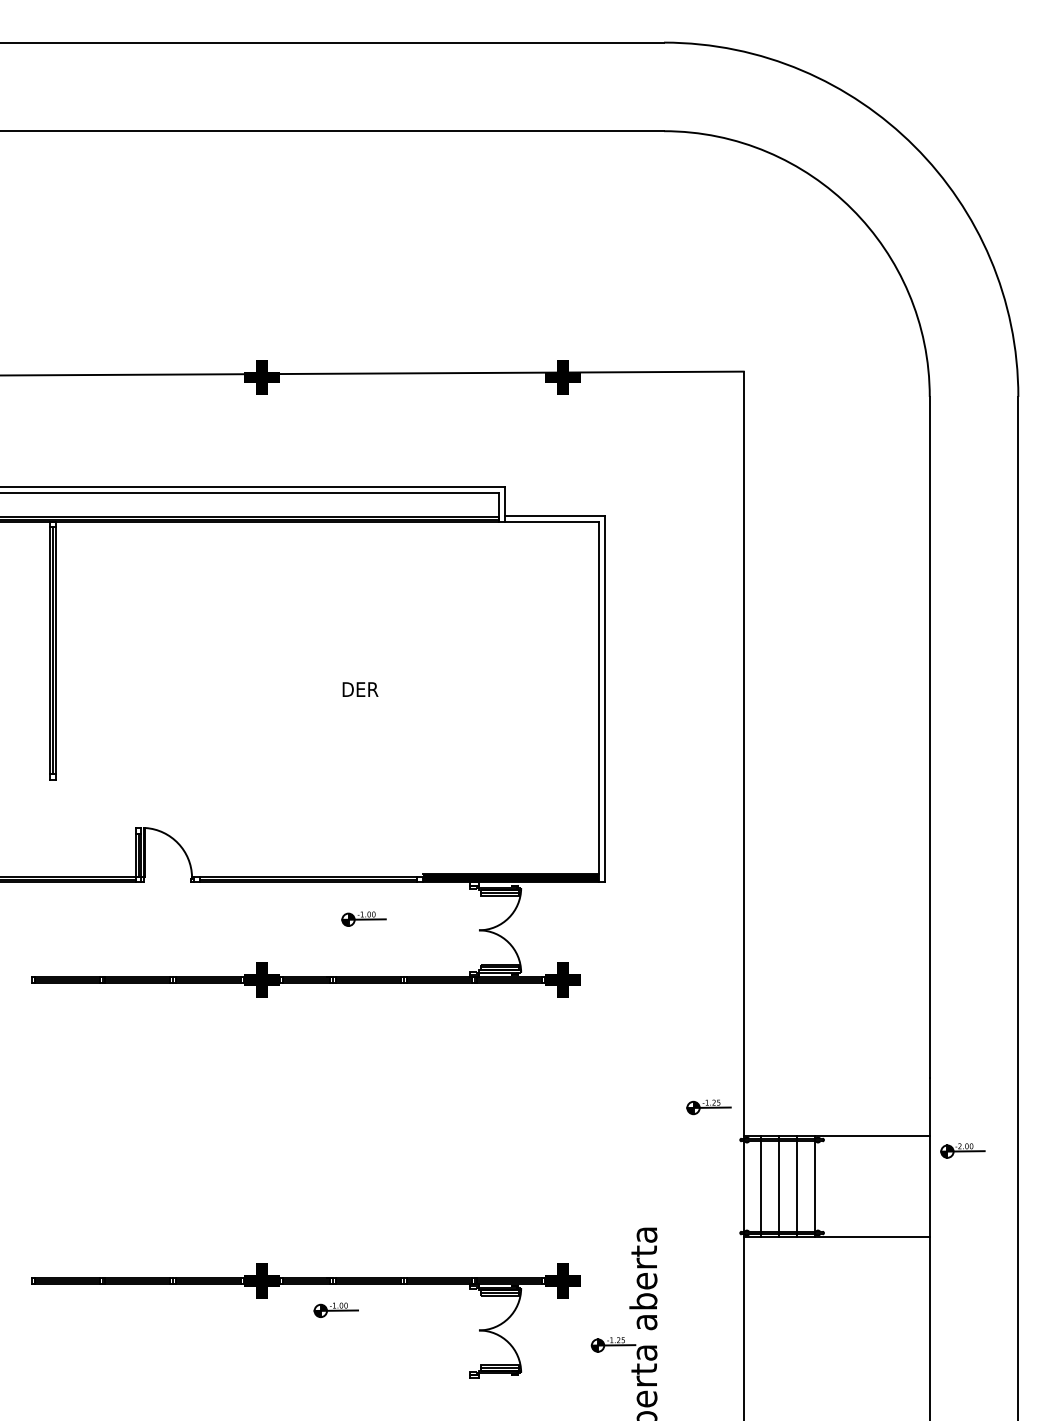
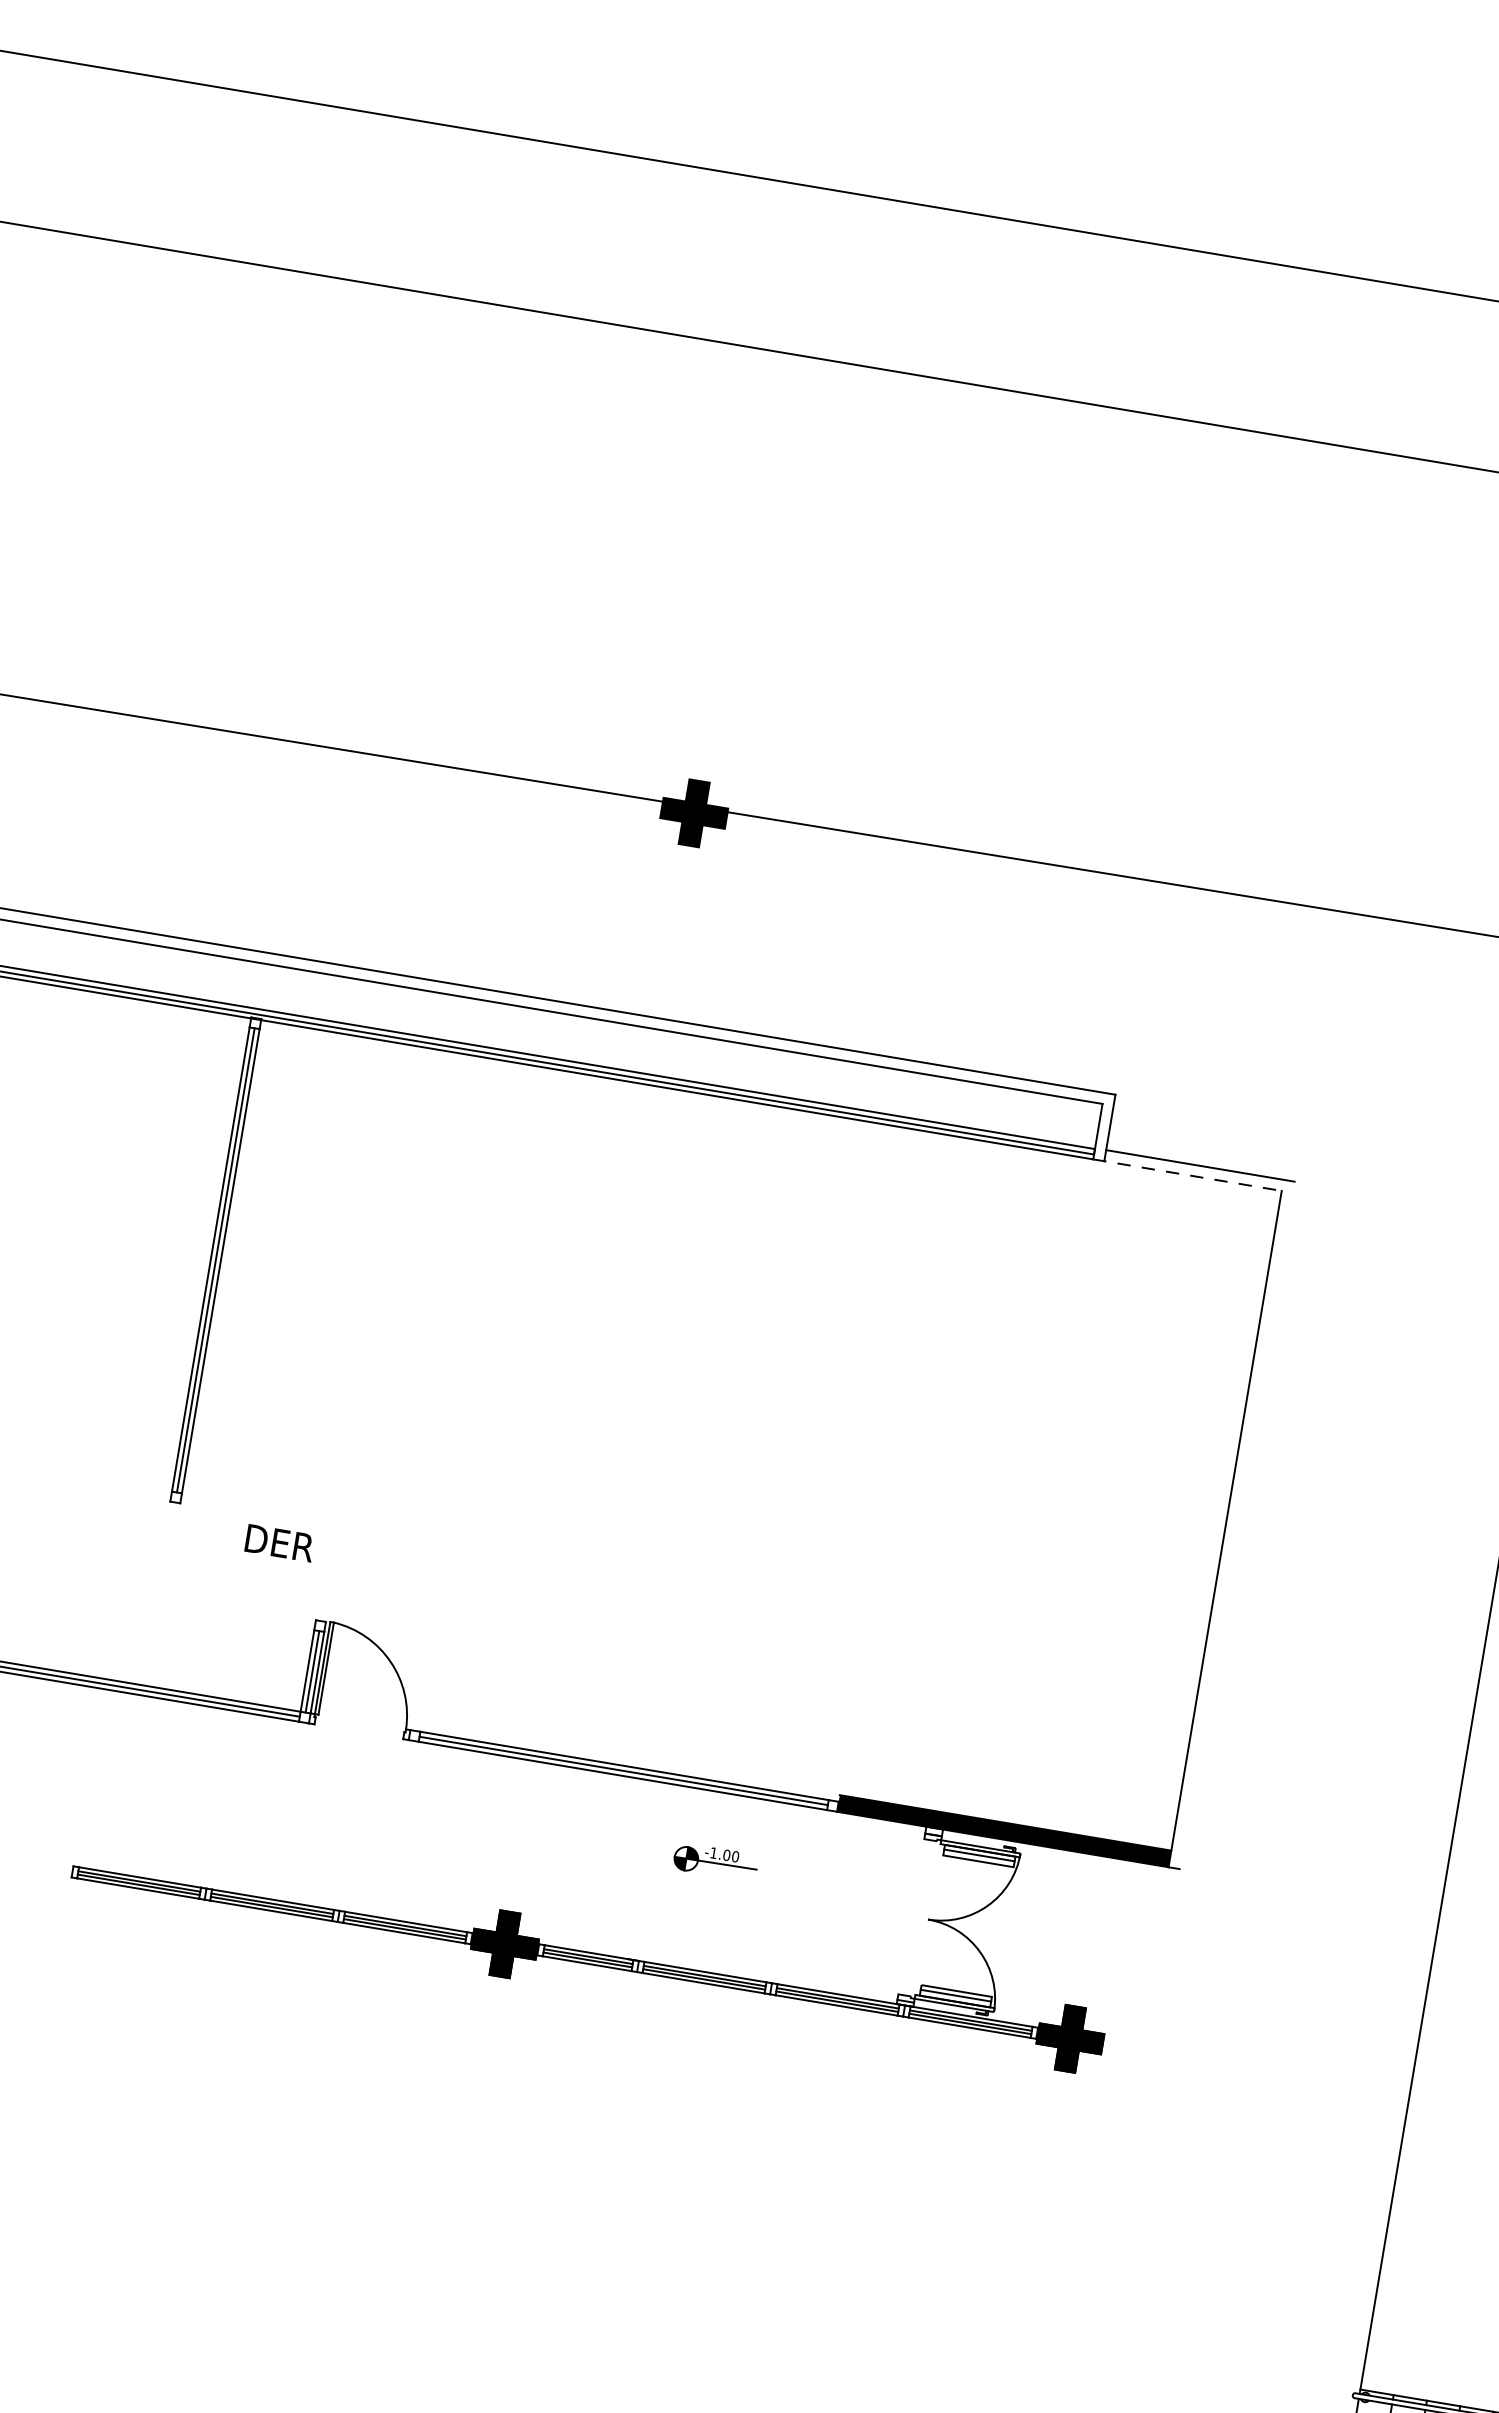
fill: (562, 377) -> (1258, 907), removed
line: (549, 522) -> (1188, 1175), solid -> dashed
text: (360, 689) -> (279, 1543), moved
line: (604, 699) -> (1236, 1525), removed
part: (708, 1107) -> (1303, 2324), removed

